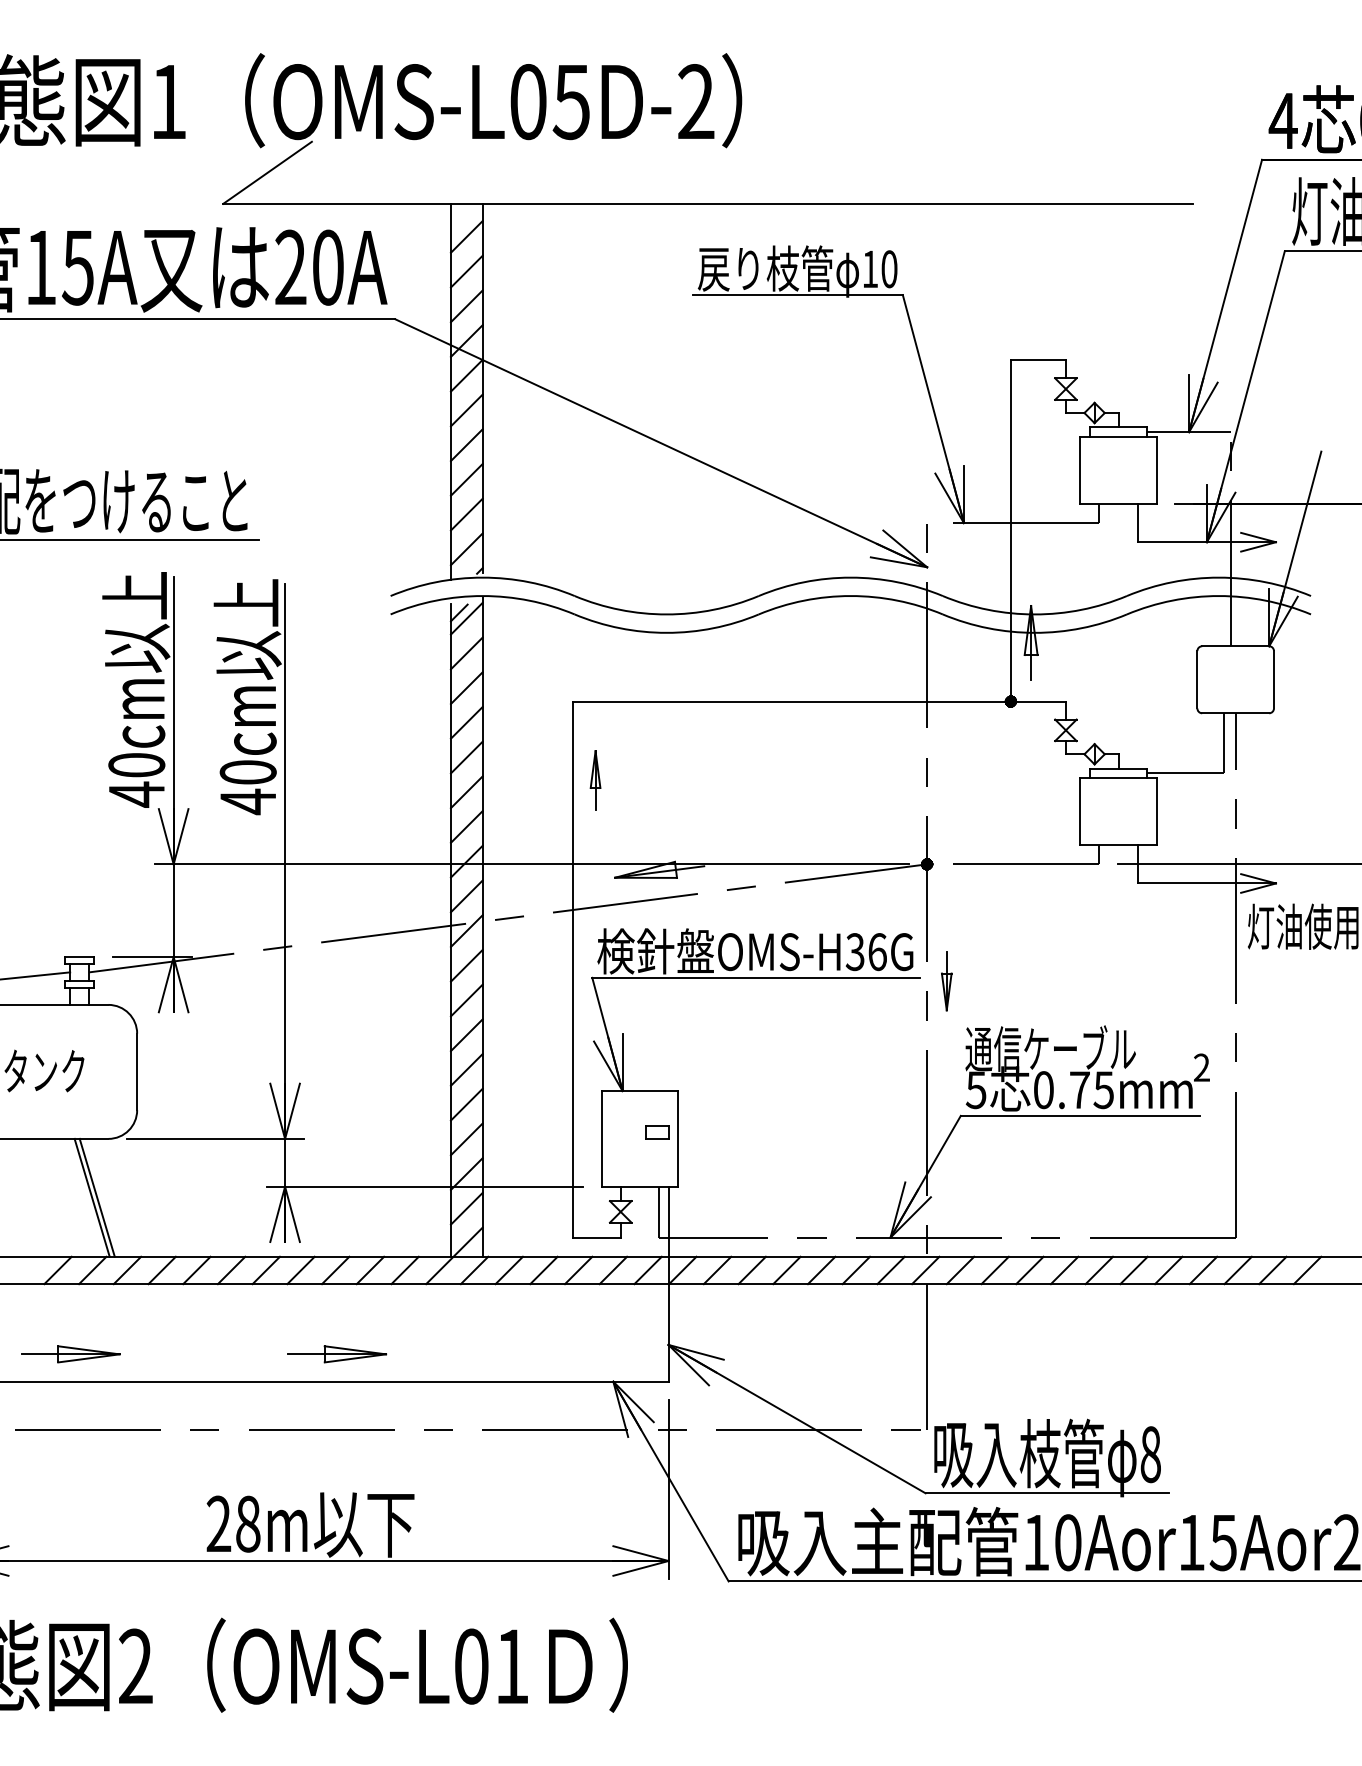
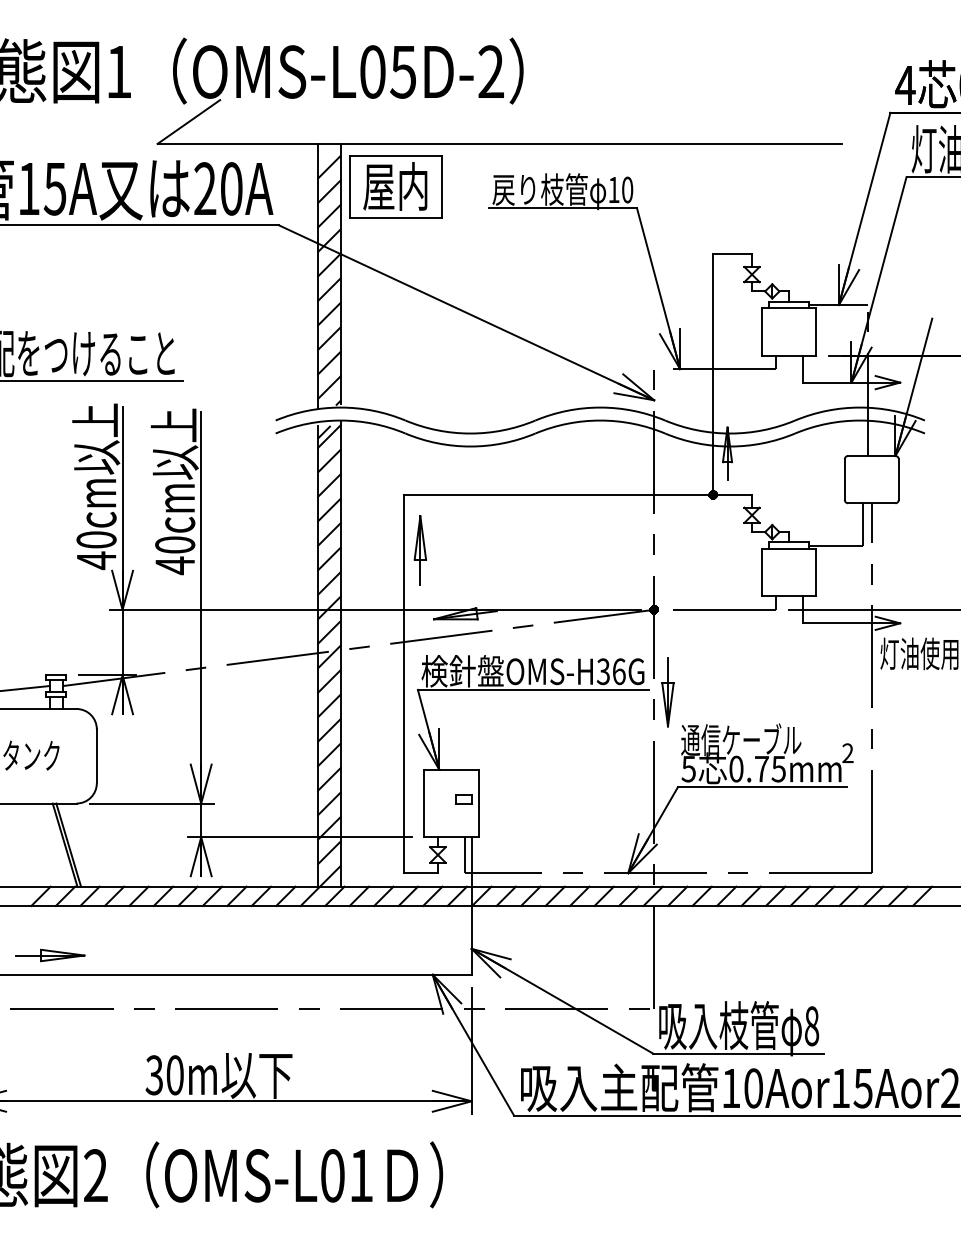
part: (560, 264) -> (395, 186), added
part: (594, 780) -> (419, 550), size x1.67
part: (946, 981) -> (667, 692), size x1.67
part: (337, 1354) -> (238, 955), removed
text: (233, 1524) -> (164, 1075), 28m -> 30m

